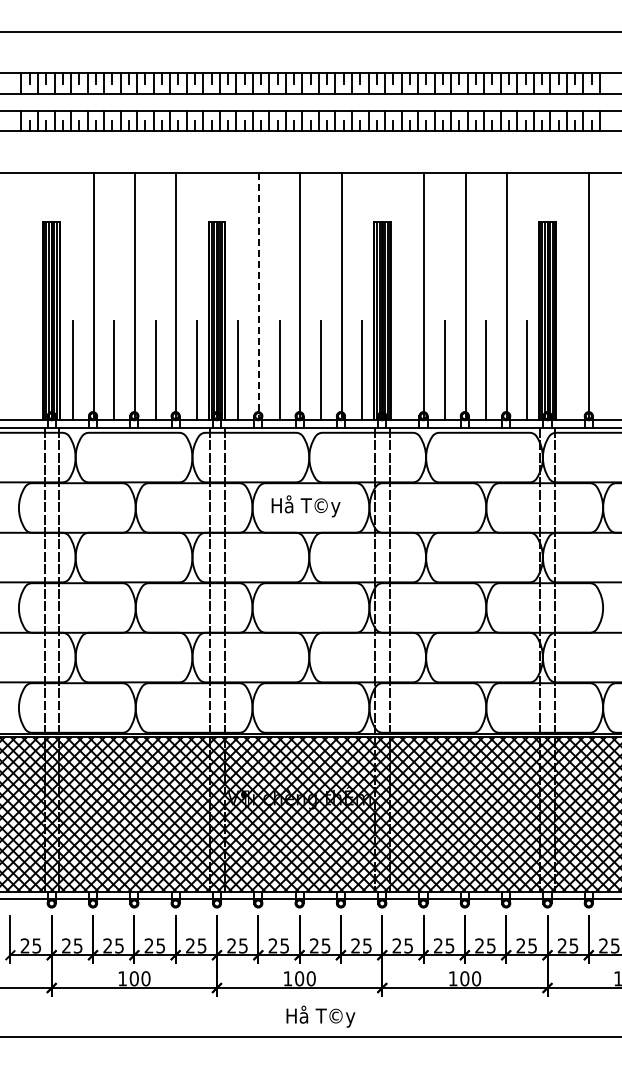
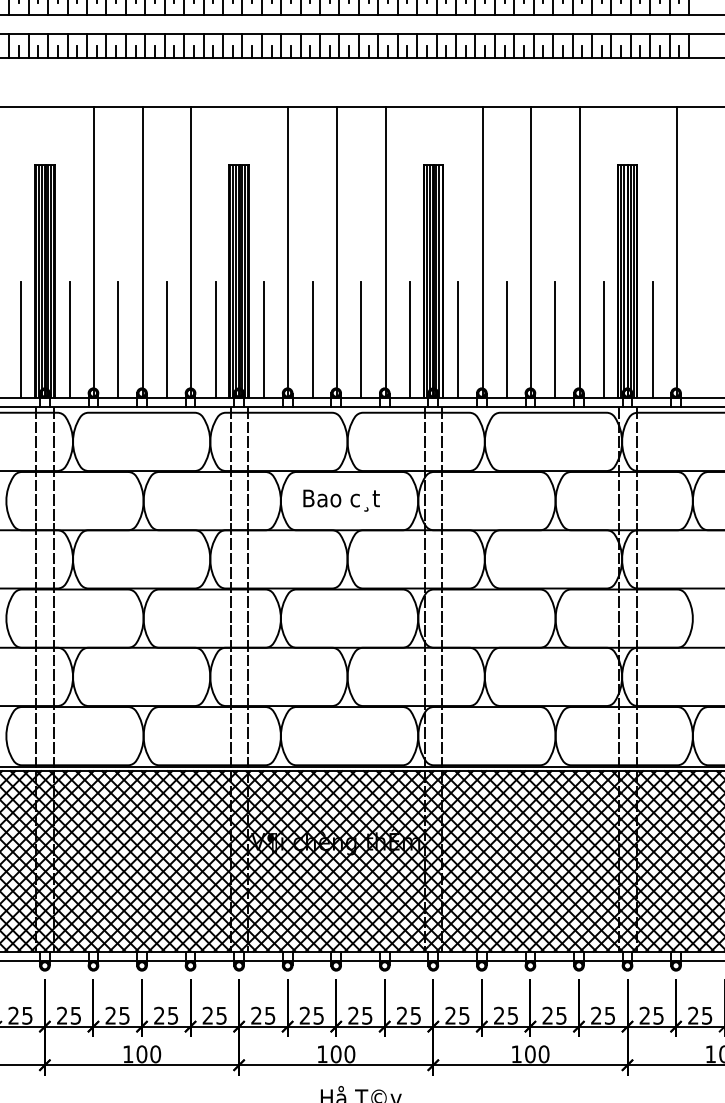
line: (258, 296) -> (287, 252), dashed -> solid
line: (31, 370) -> (21, 339), added
line: (403, 370) -> (458, 339), added
line: (568, 370) -> (652, 339), added
text: (306, 506) -> (344, 499), Hå T©y -> Bao c¸t

